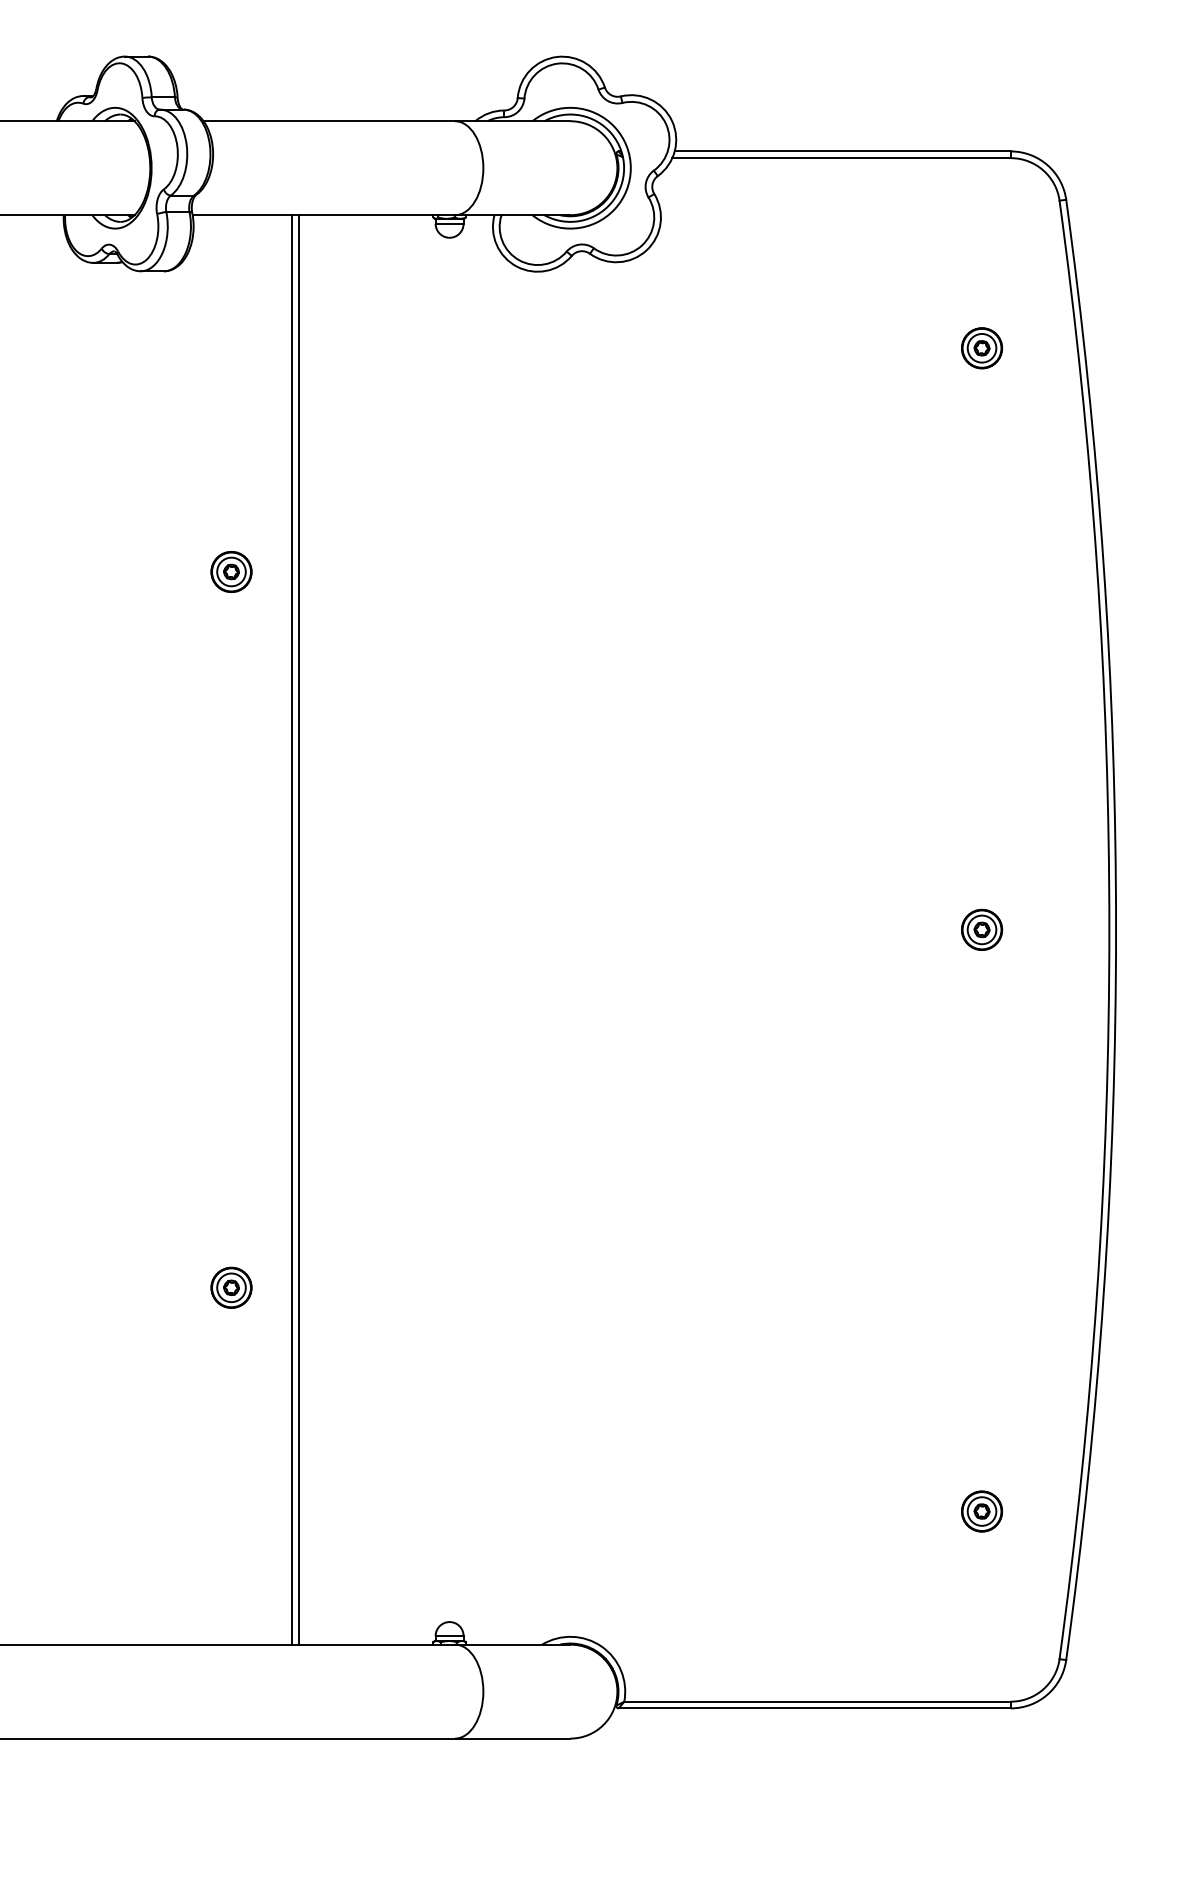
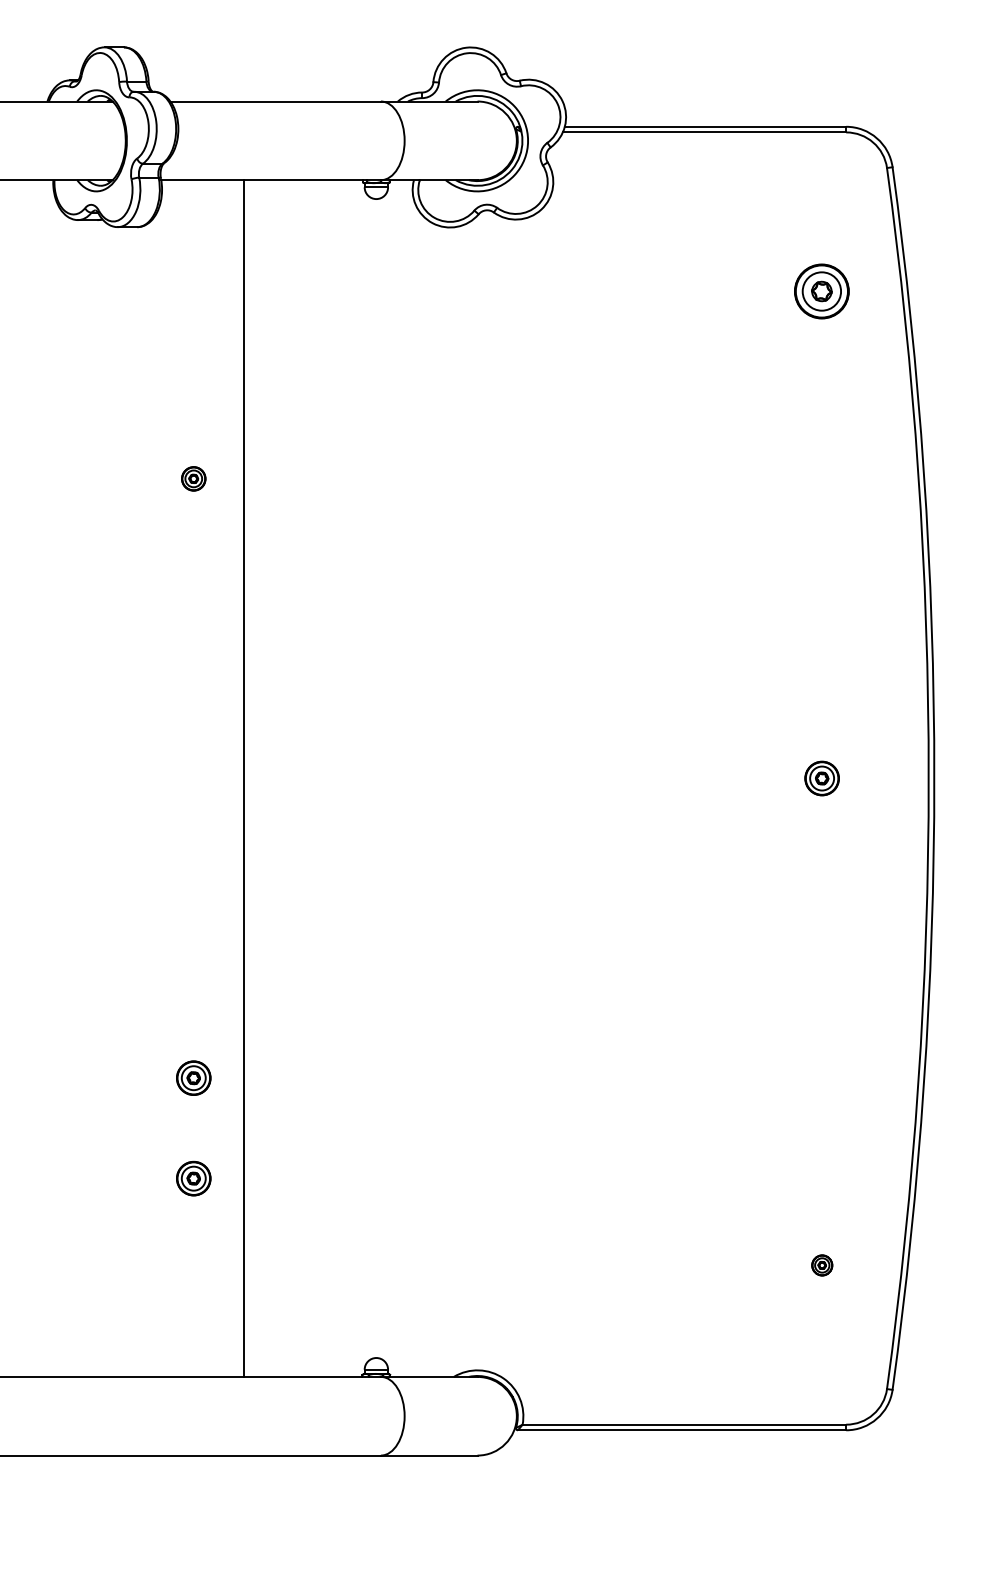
part: (982, 348) -> (822, 291), size x1.6
part: (231, 571) -> (193, 478), size x0.7
line: (298, 929) -> (249, 778), removed
part: (231, 1407) -> (193, 1178), added
part: (982, 1511) -> (822, 1265), size x0.6

